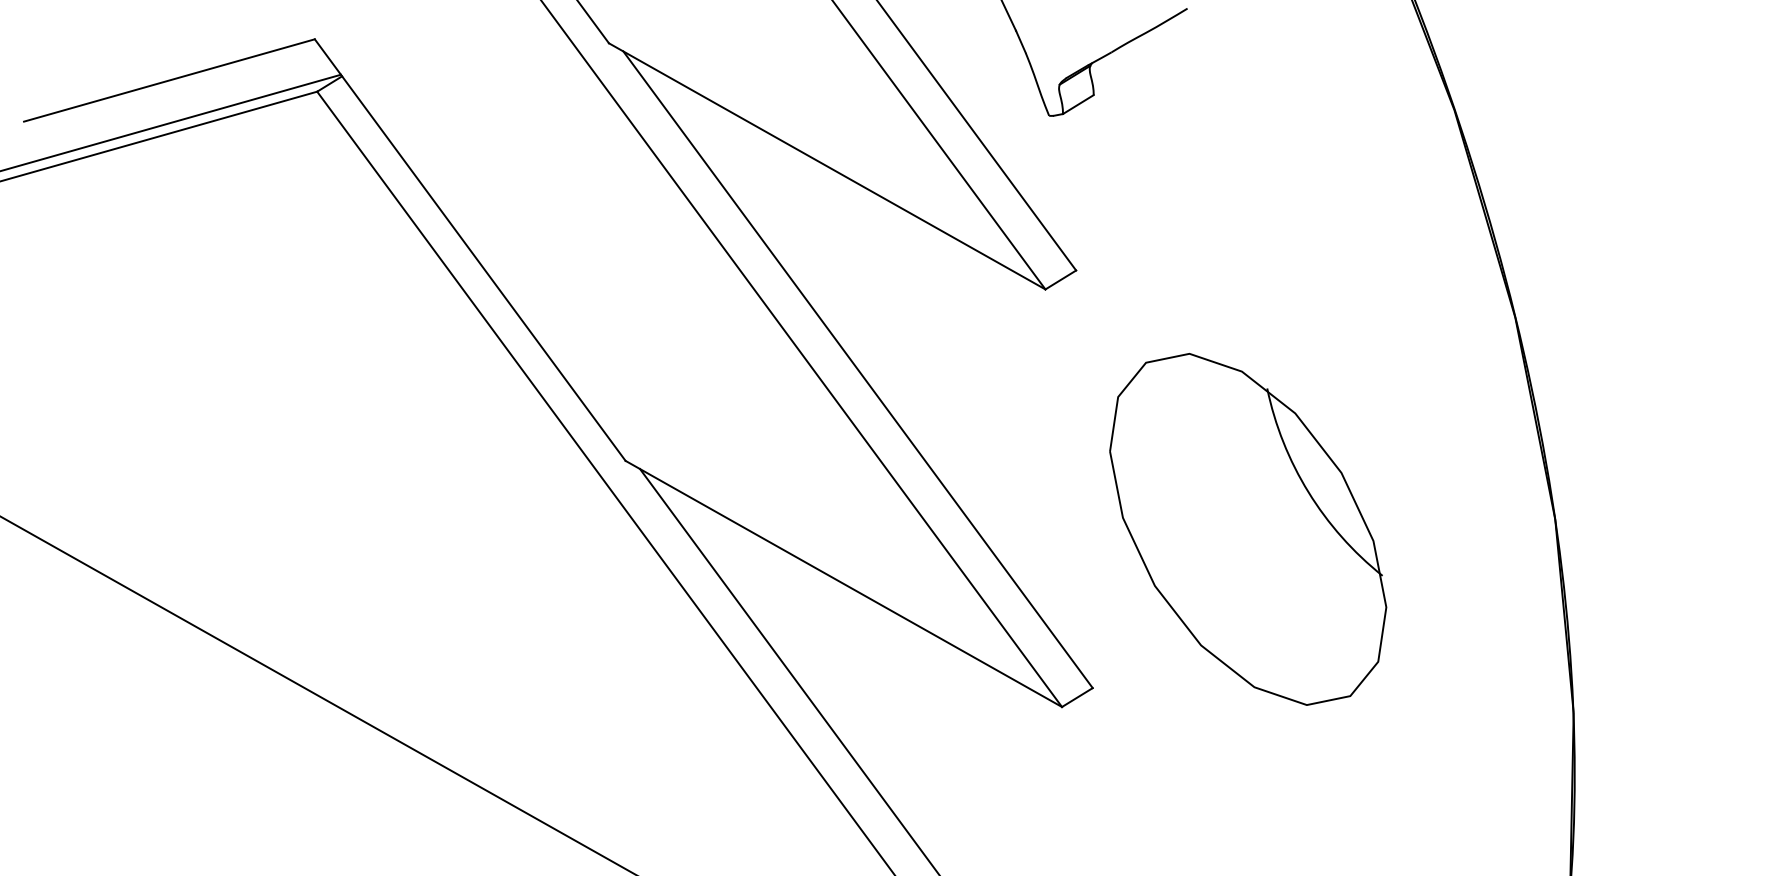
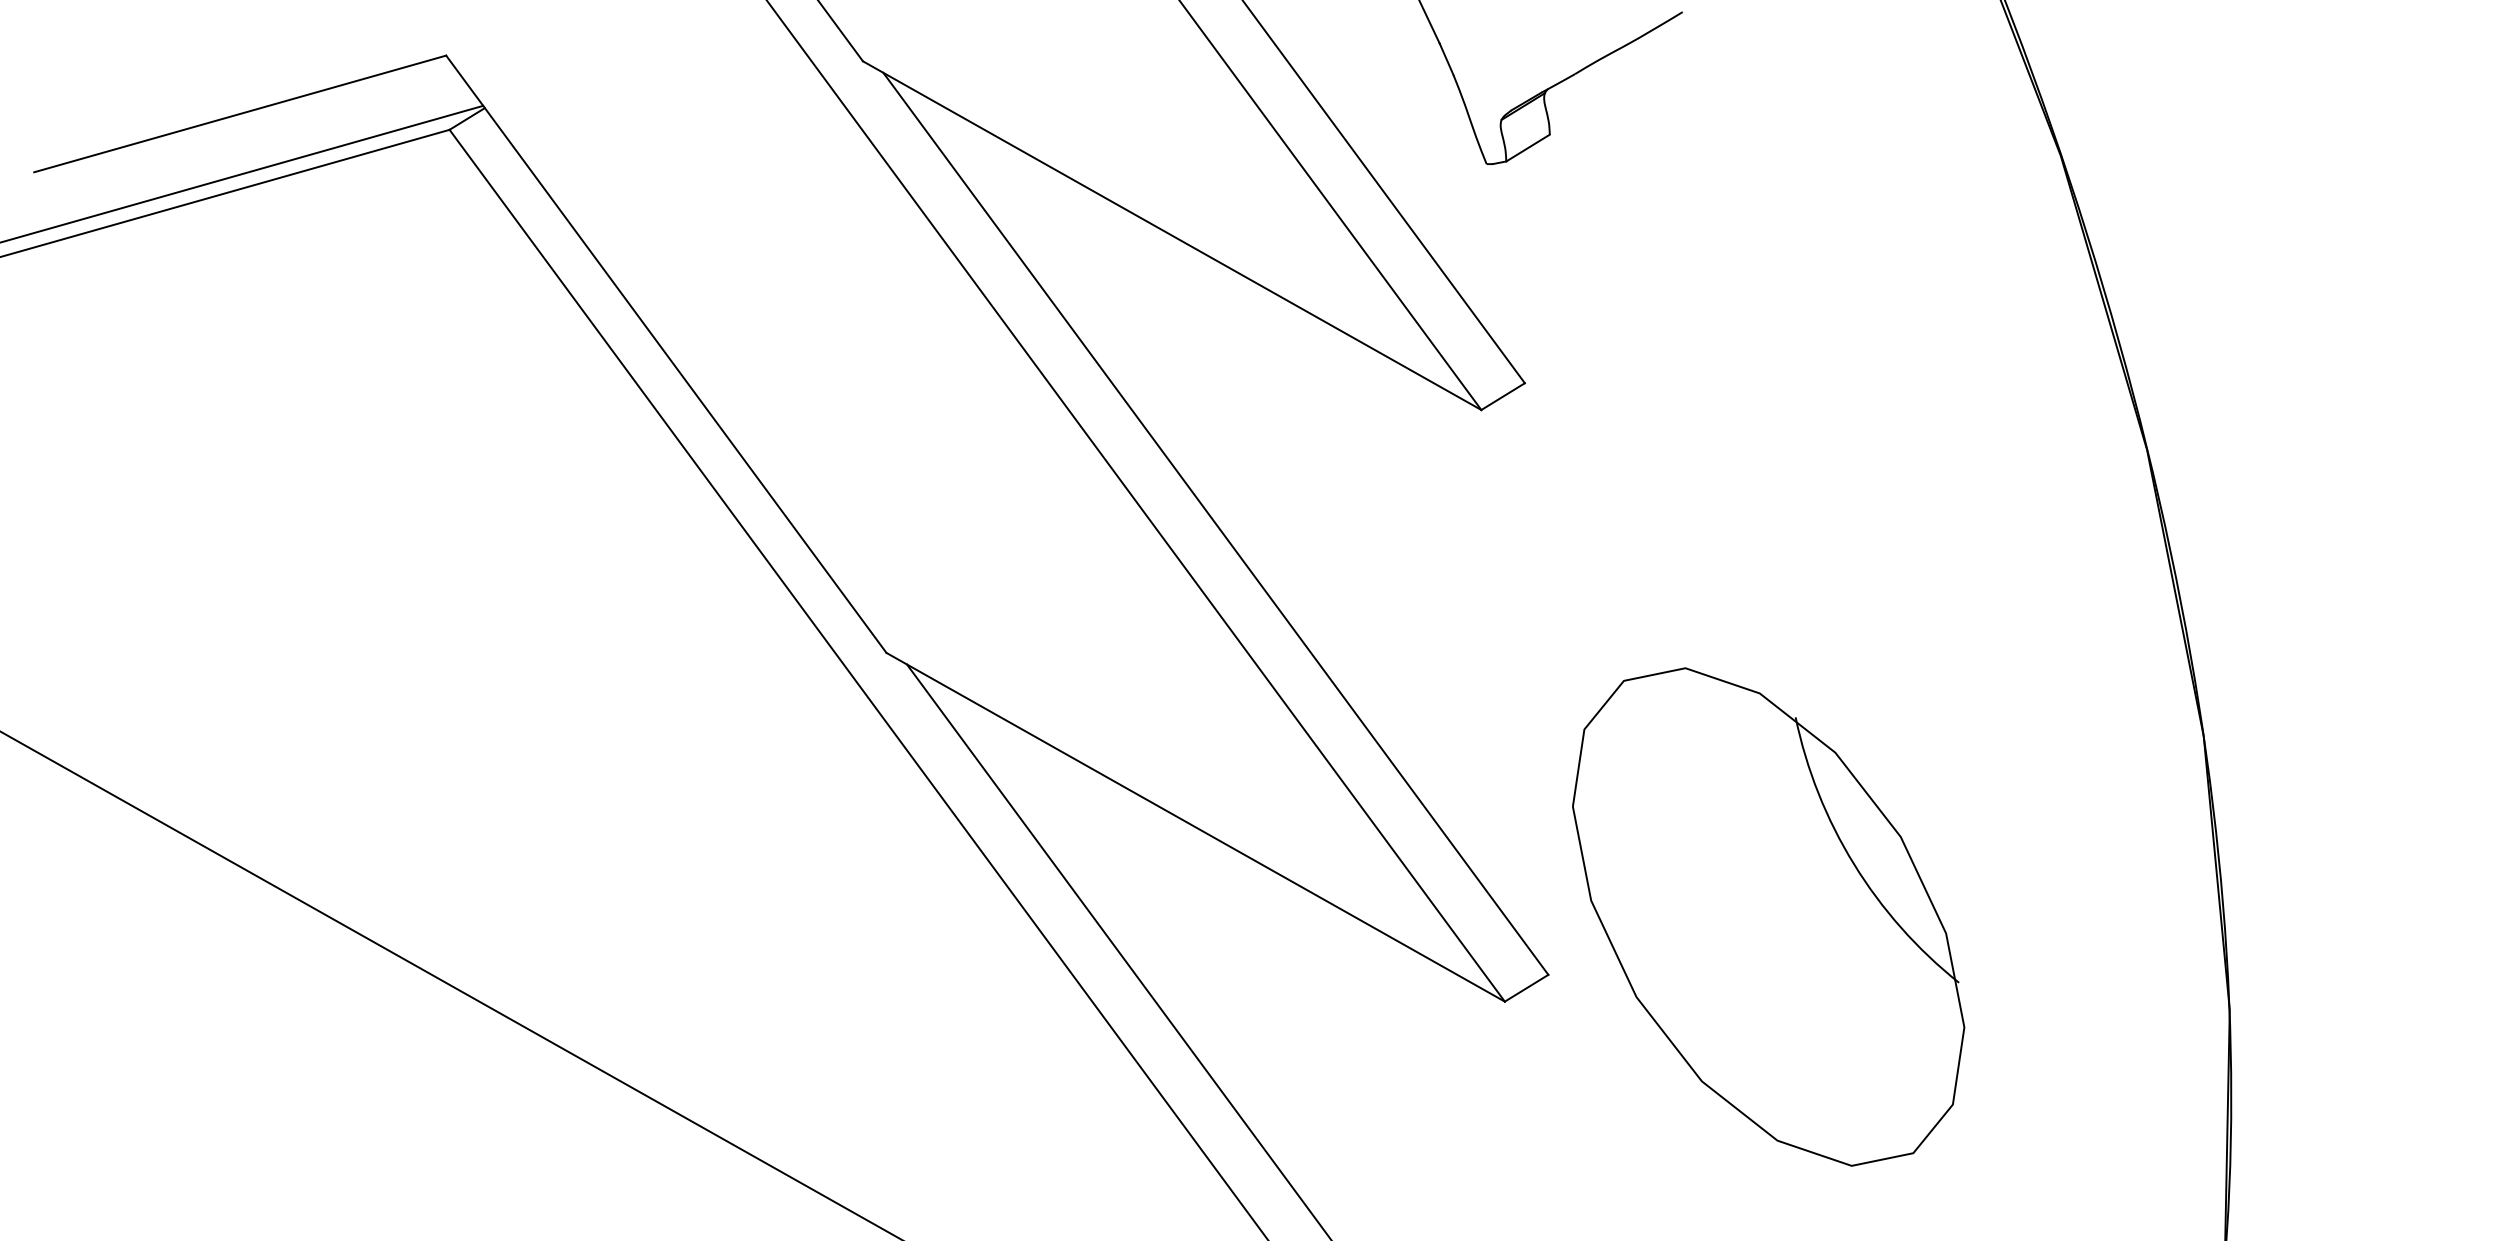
part: (1248, 529) -> (1768, 916), moved

